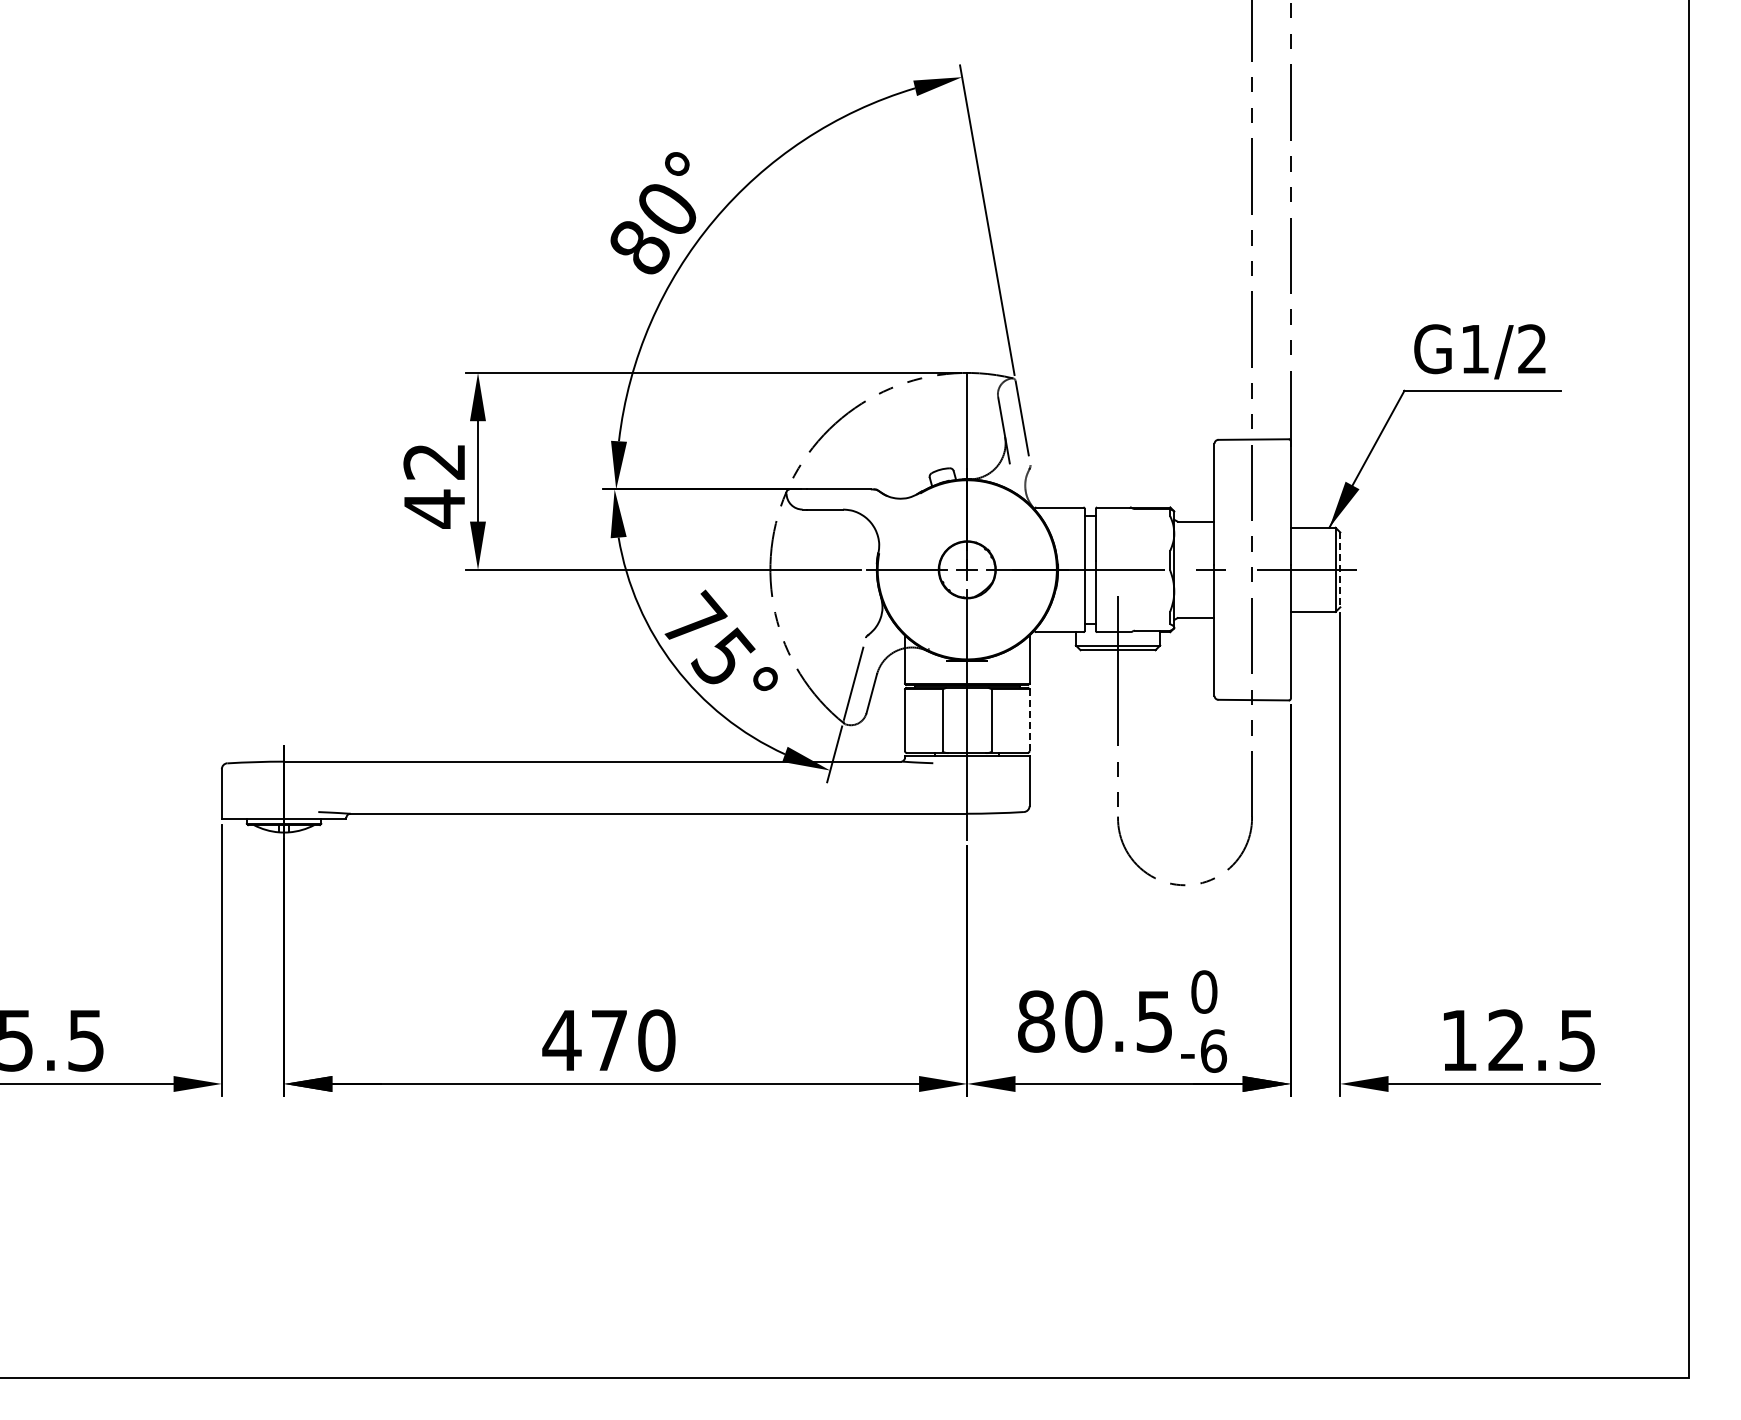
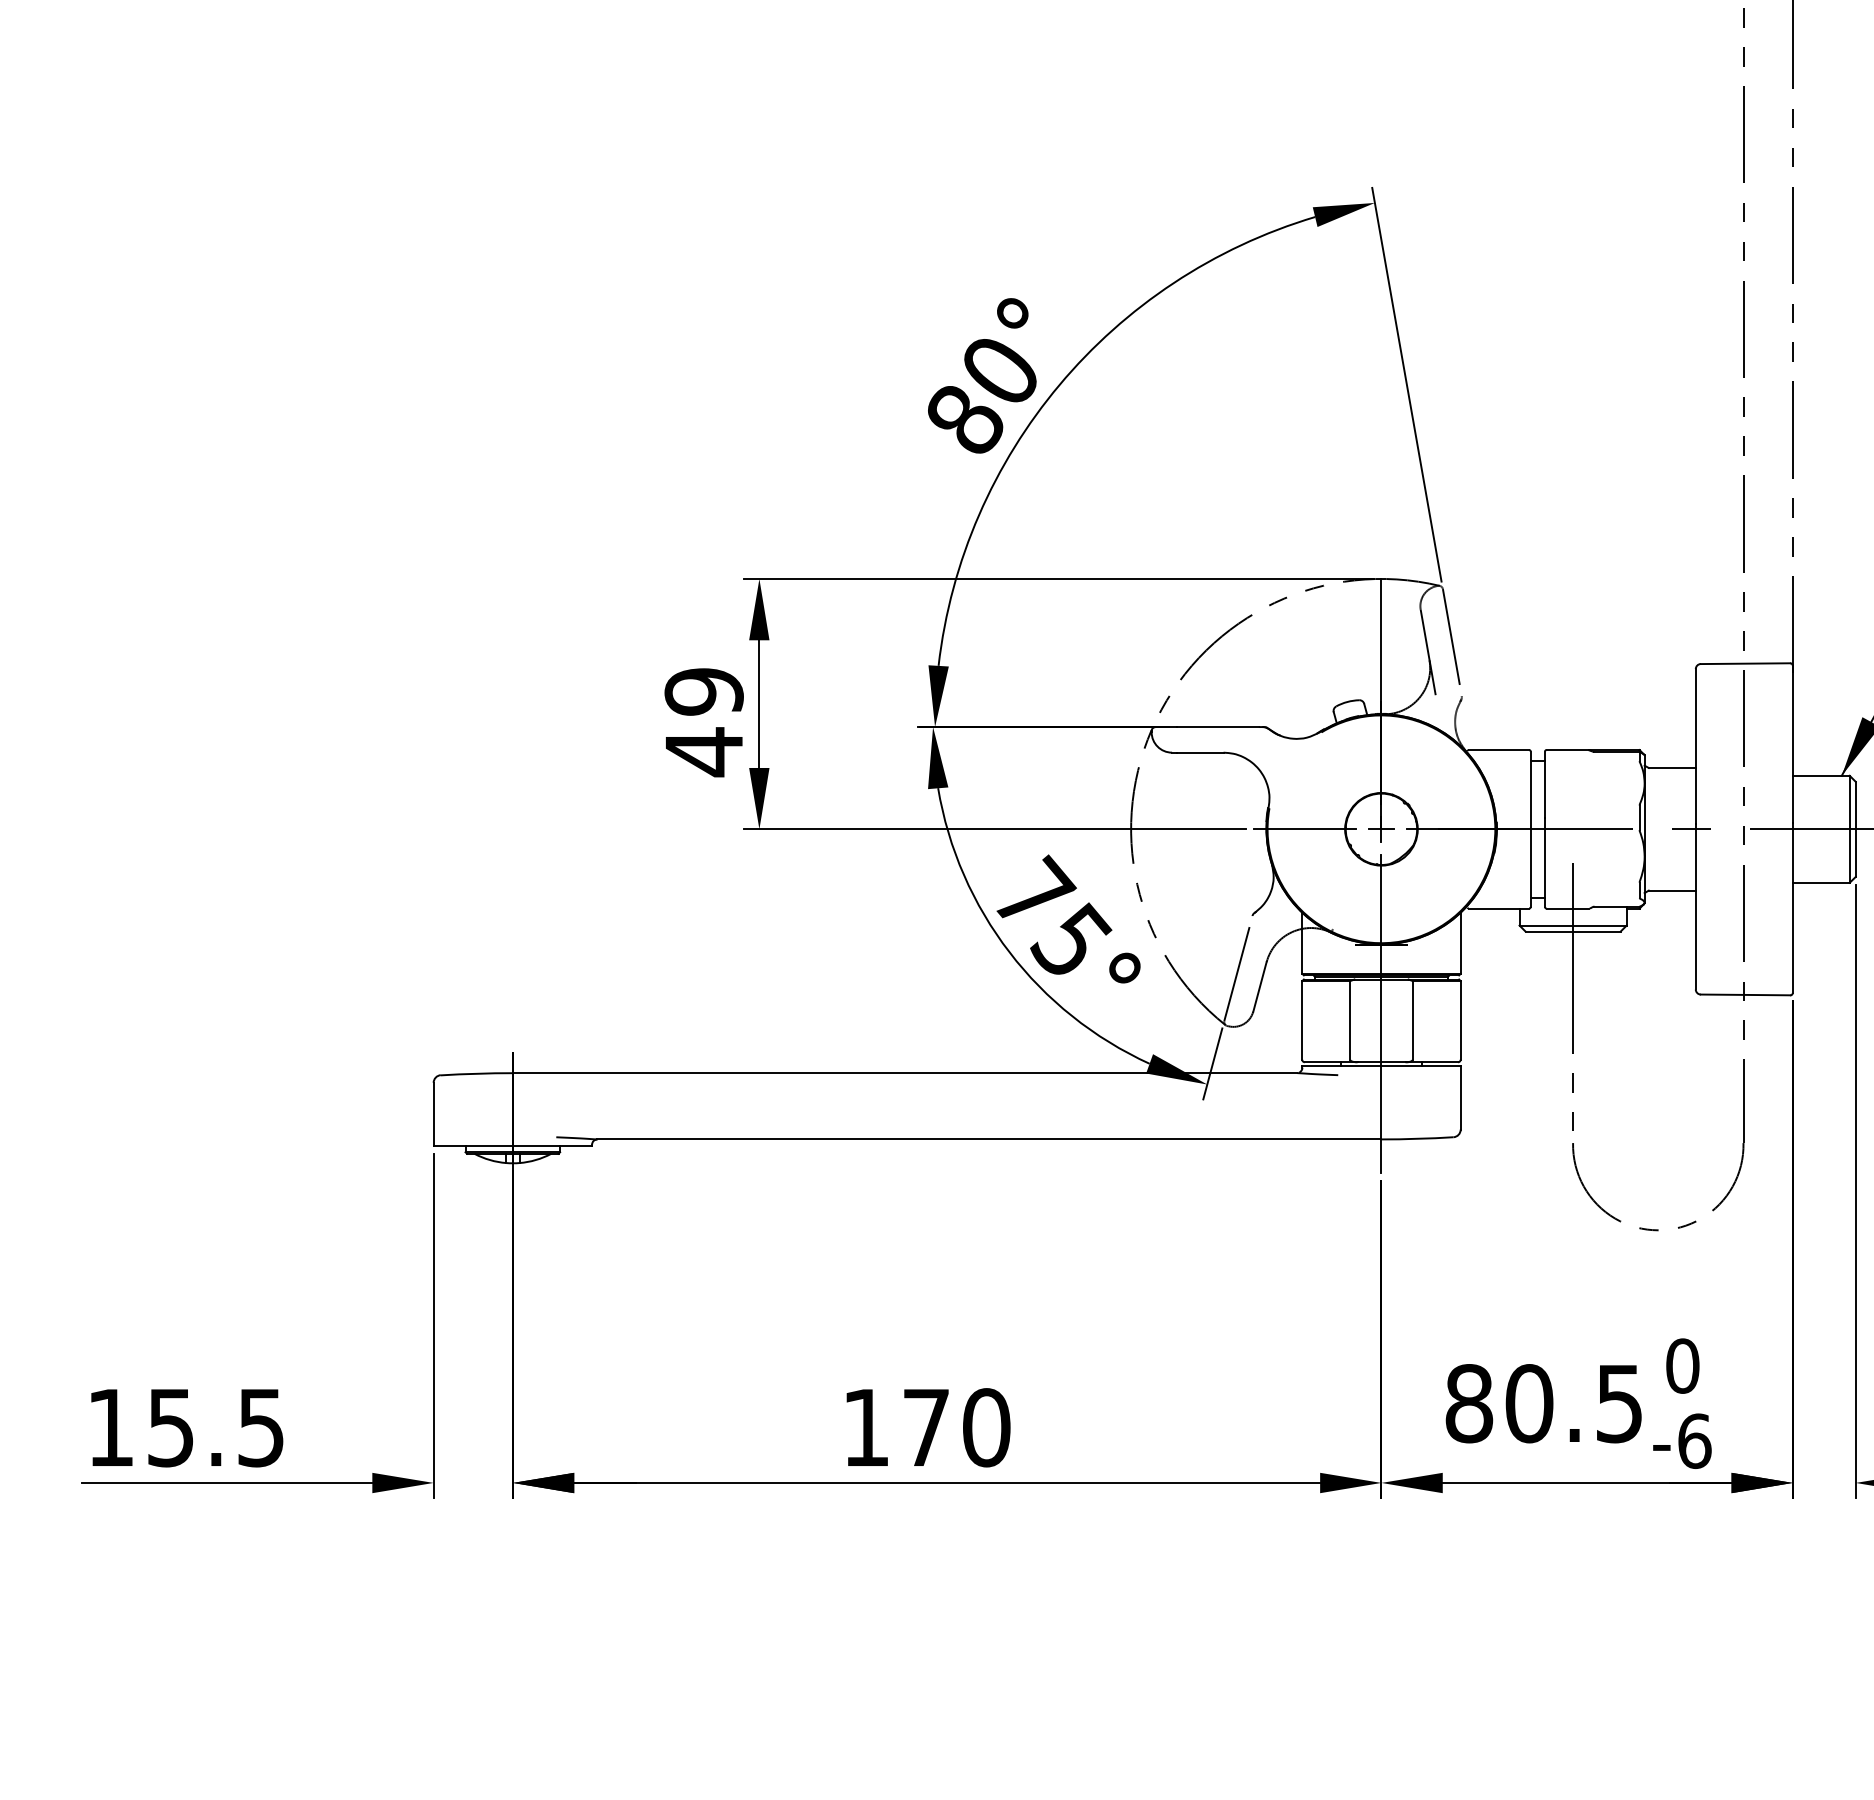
text: (434, 461) -> (704, 691), 42 -> 49
line: (1340, 570) -> (1855, 830), dashed -> solid
line: (1029, 720) -> (1460, 1020), dashed -> solid
text: (561, 1040) -> (865, 1427), 470 -> 170

